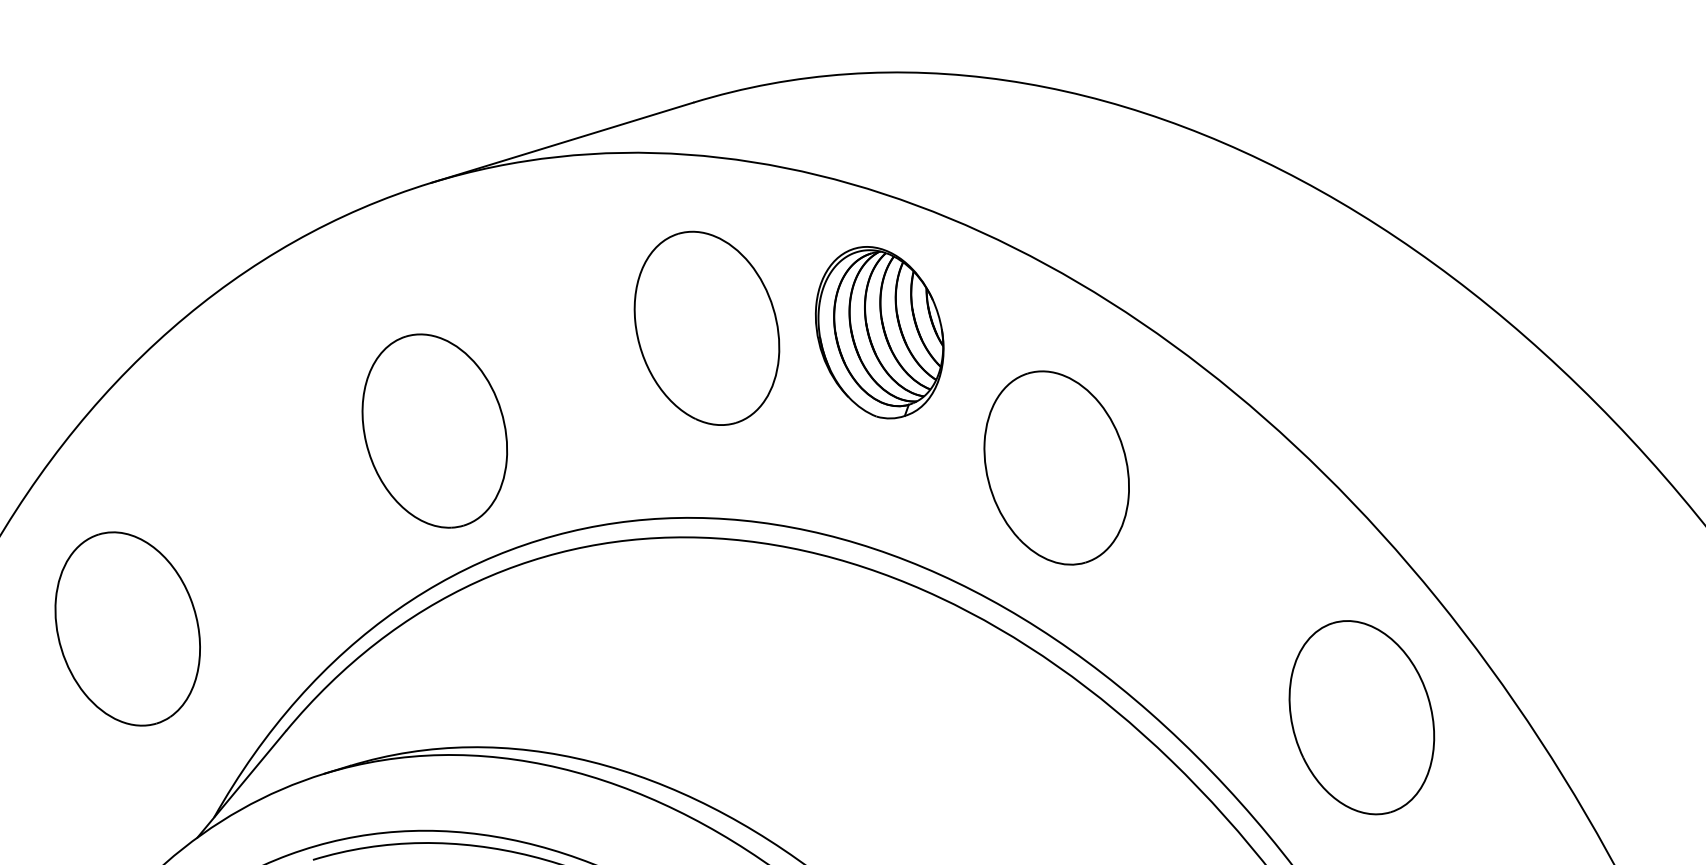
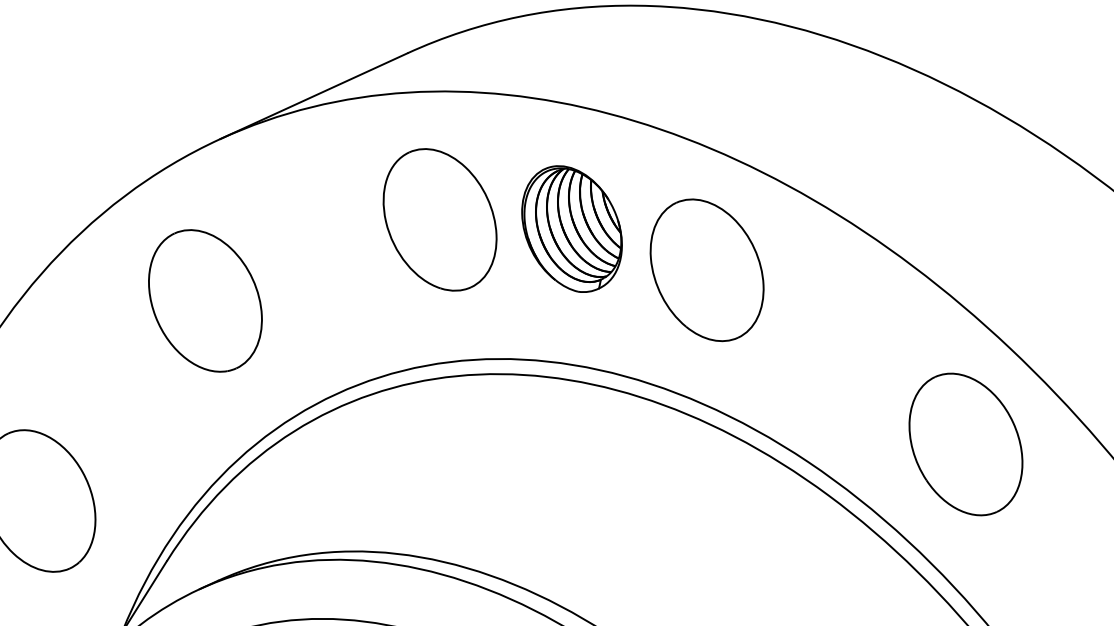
part: (879, 332) -> (571, 228), moved
part: (434, 430) -> (205, 300), moved
part: (1056, 467) -> (706, 269), moved

